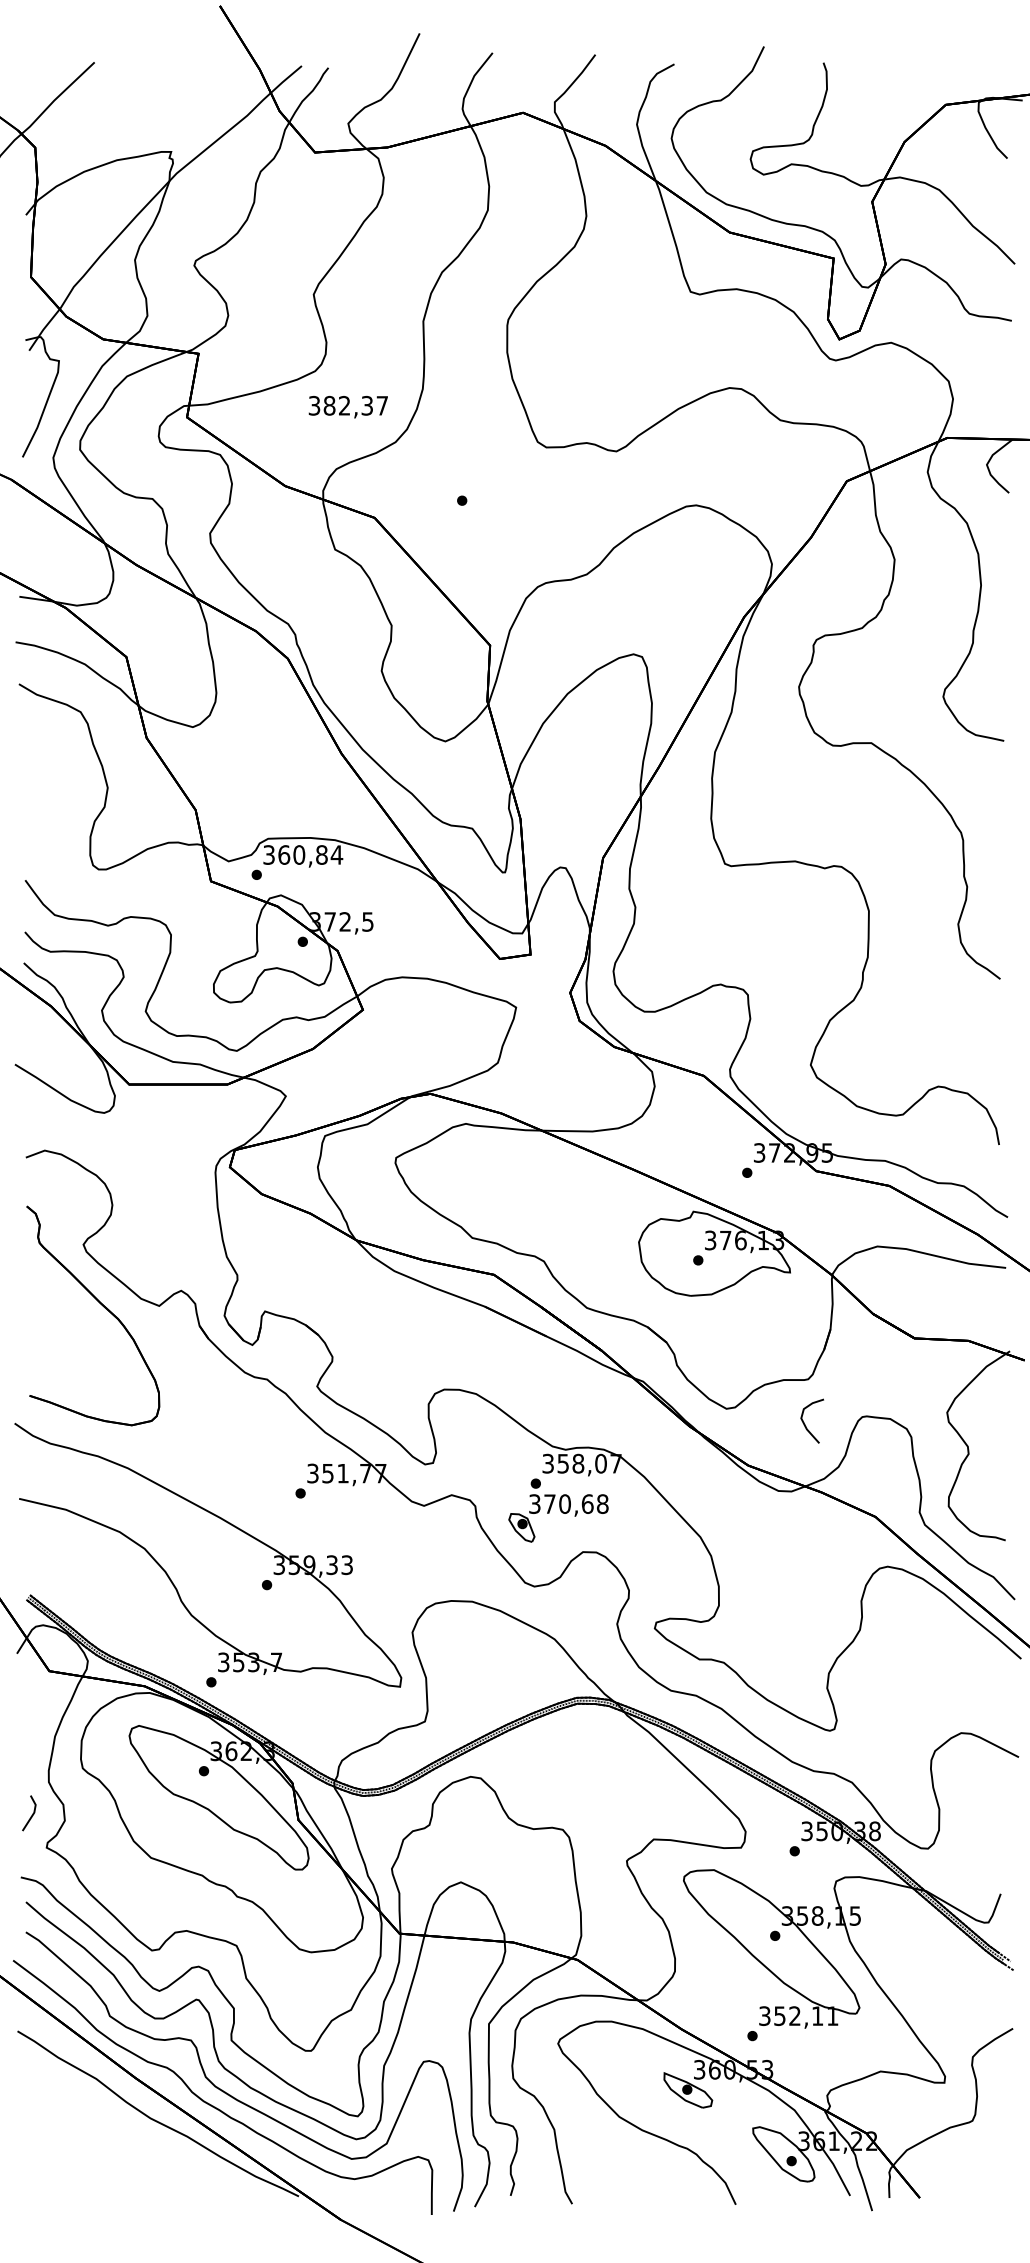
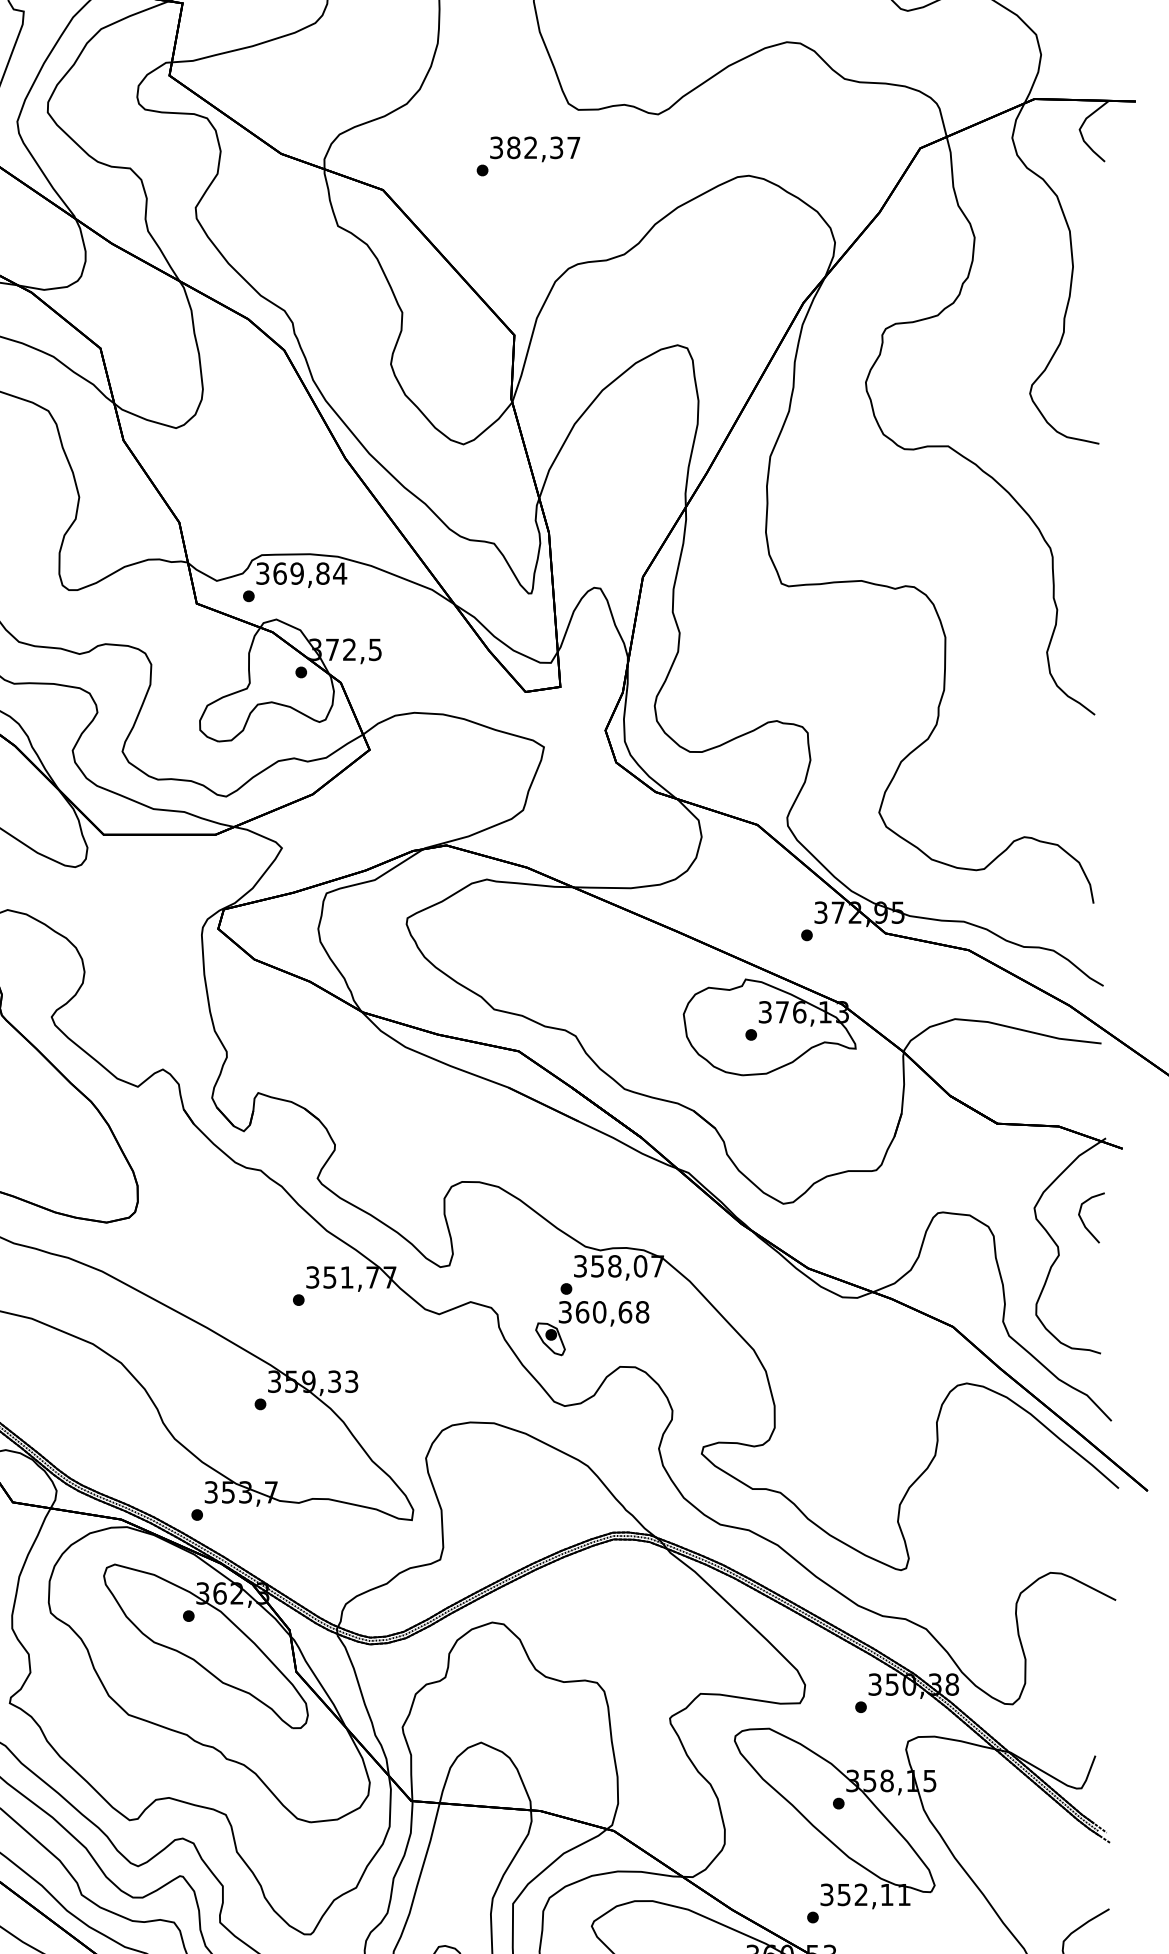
text: (347, 407) -> (534, 149), moved
text: (299, 854) -> (297, 573), 360,84 -> 369,84
curve: (805, 1424) -> (1083, 1221), moved
text: (549, 1503) -> (581, 1311), 370,68 -> 360,68

